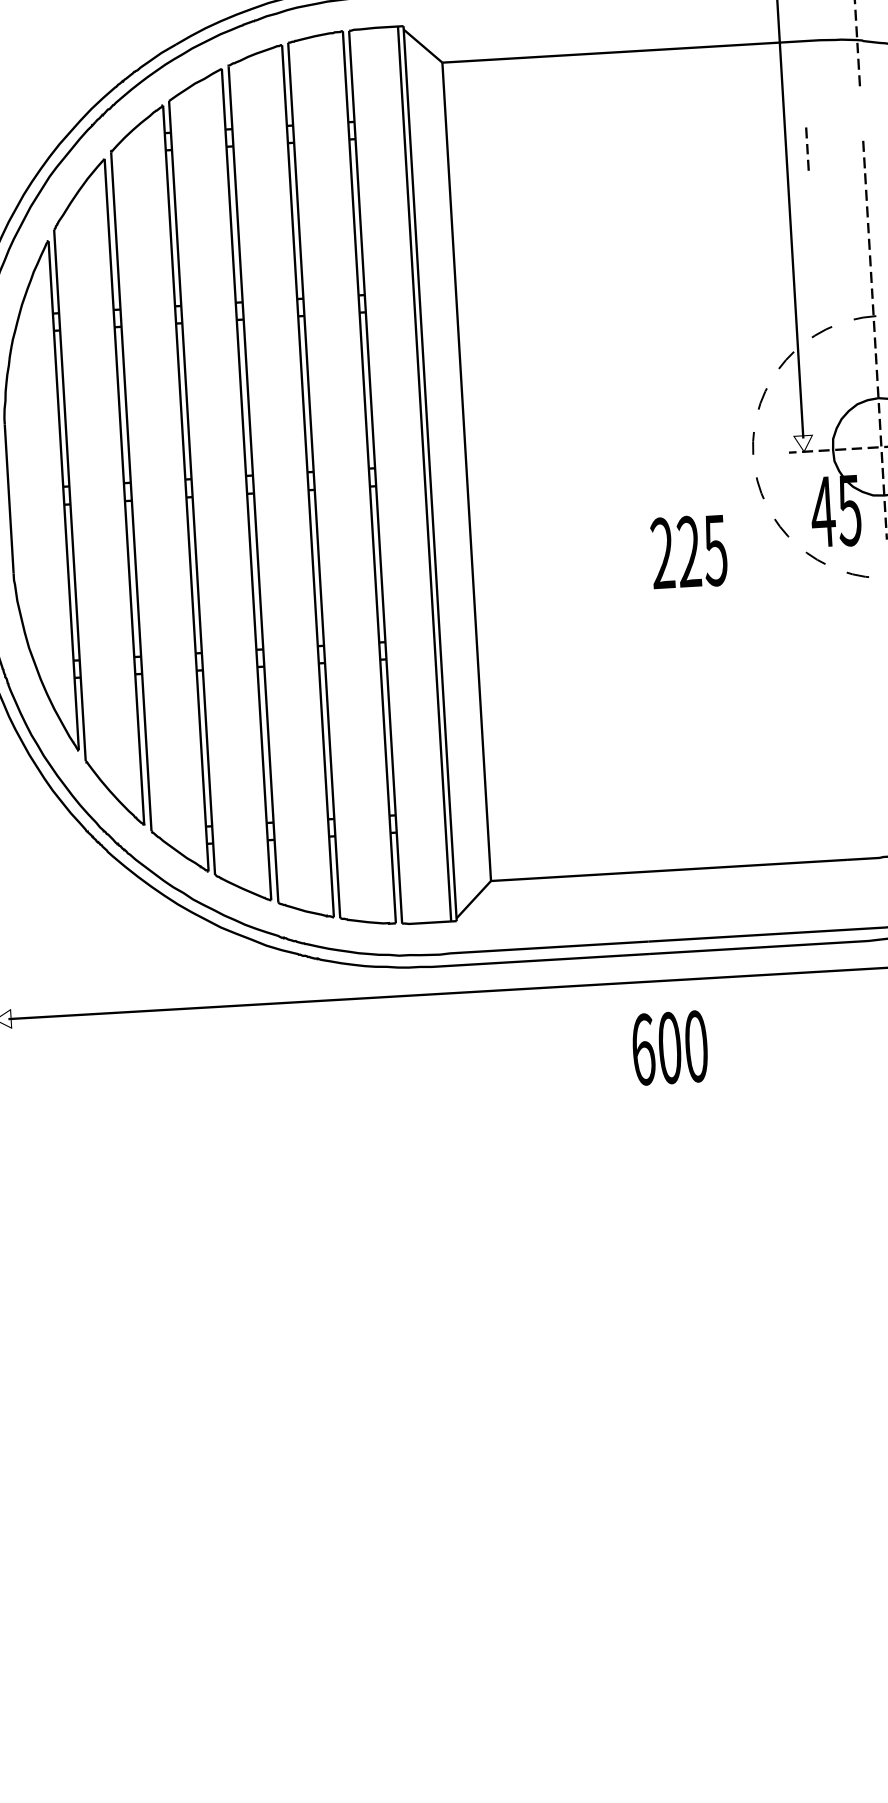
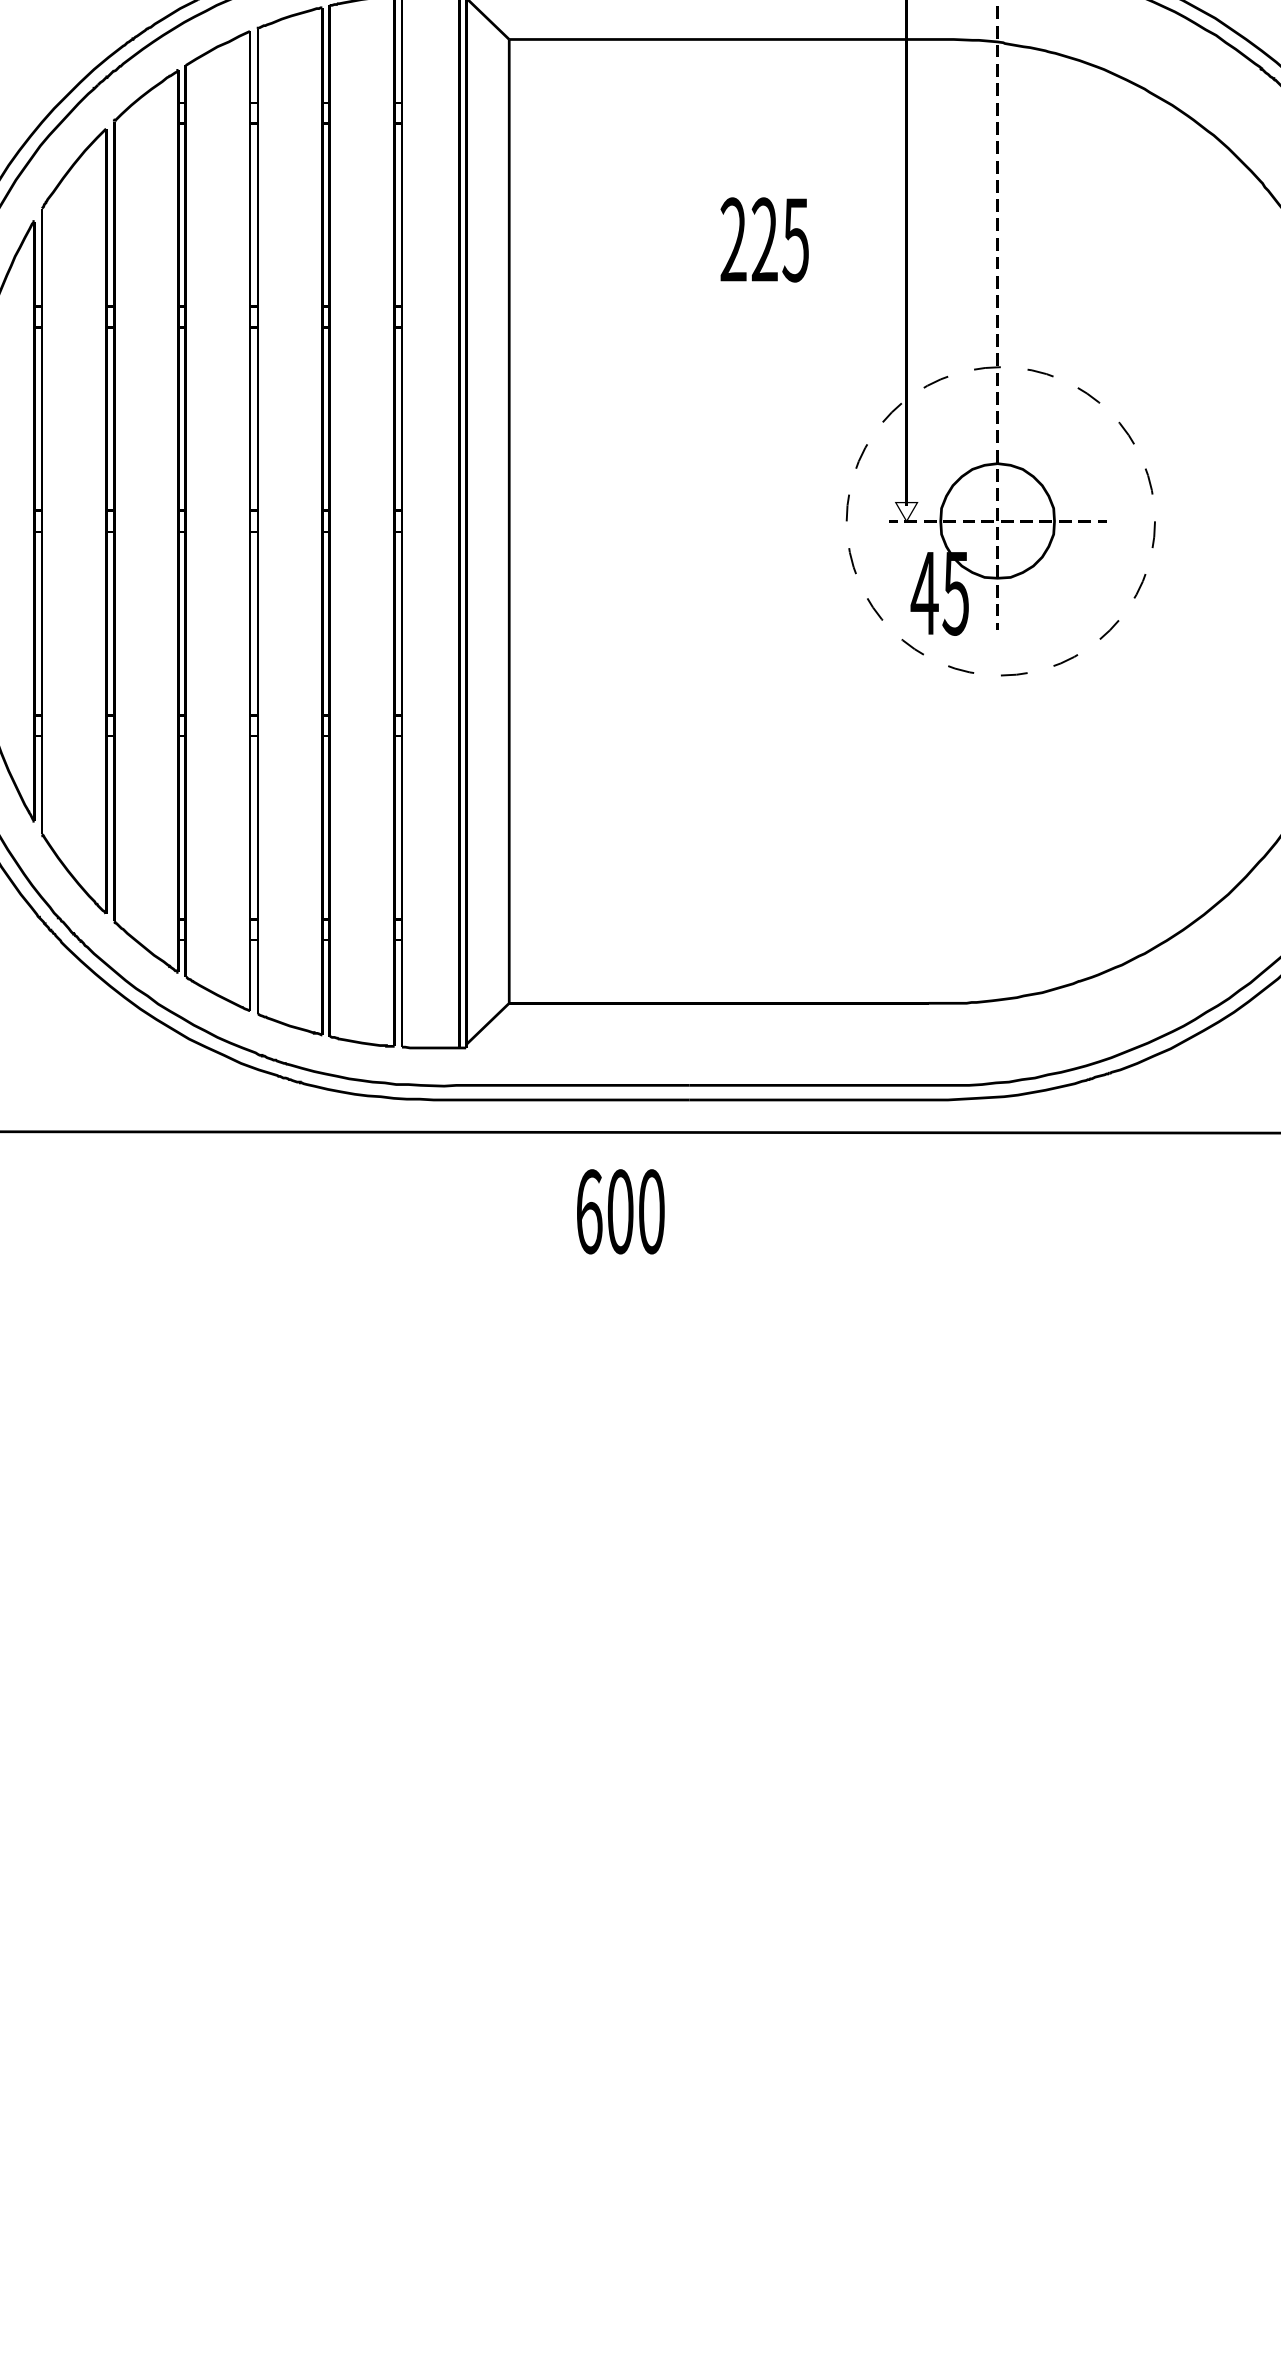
line: (807, 149) -> (997, 128), moved
text: (688, 551) -> (764, 239), moved
text: (669, 1047) -> (620, 1211), moved

